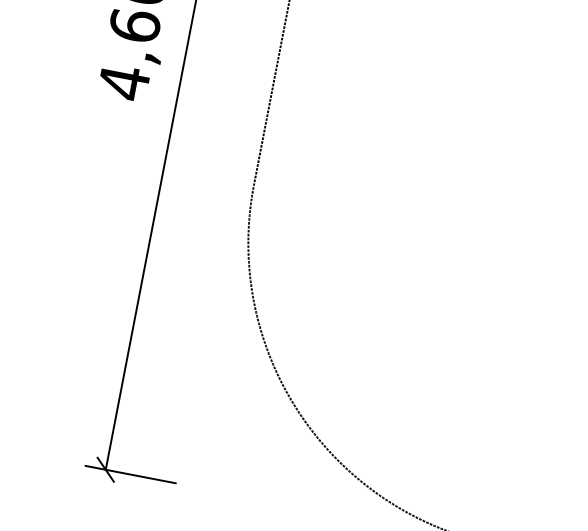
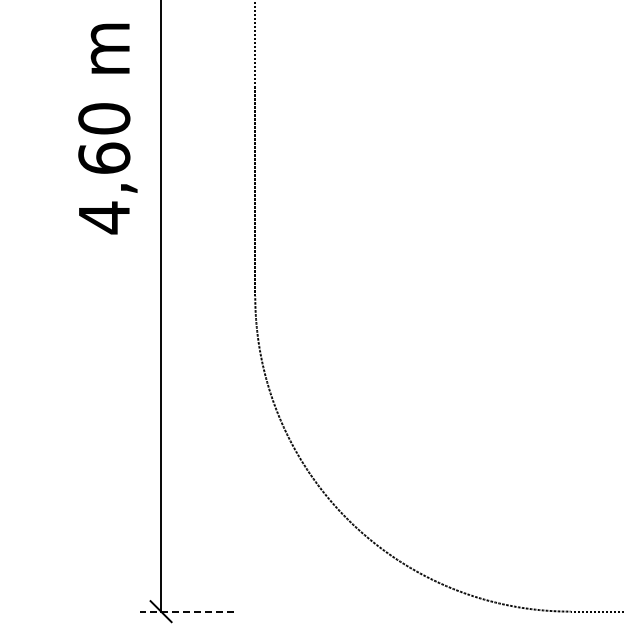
line: (130, 474) -> (186, 611), solid -> dashed

